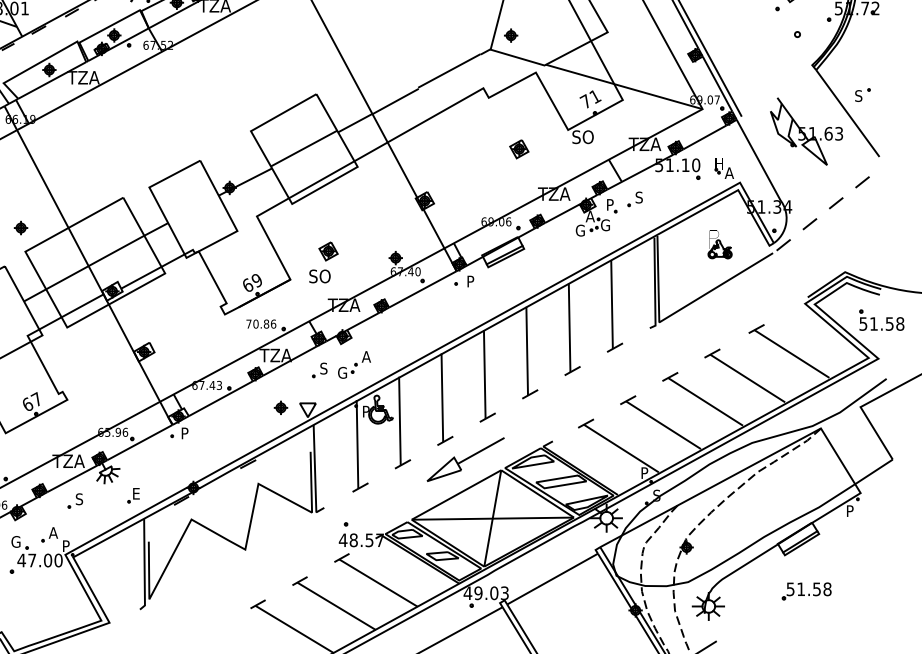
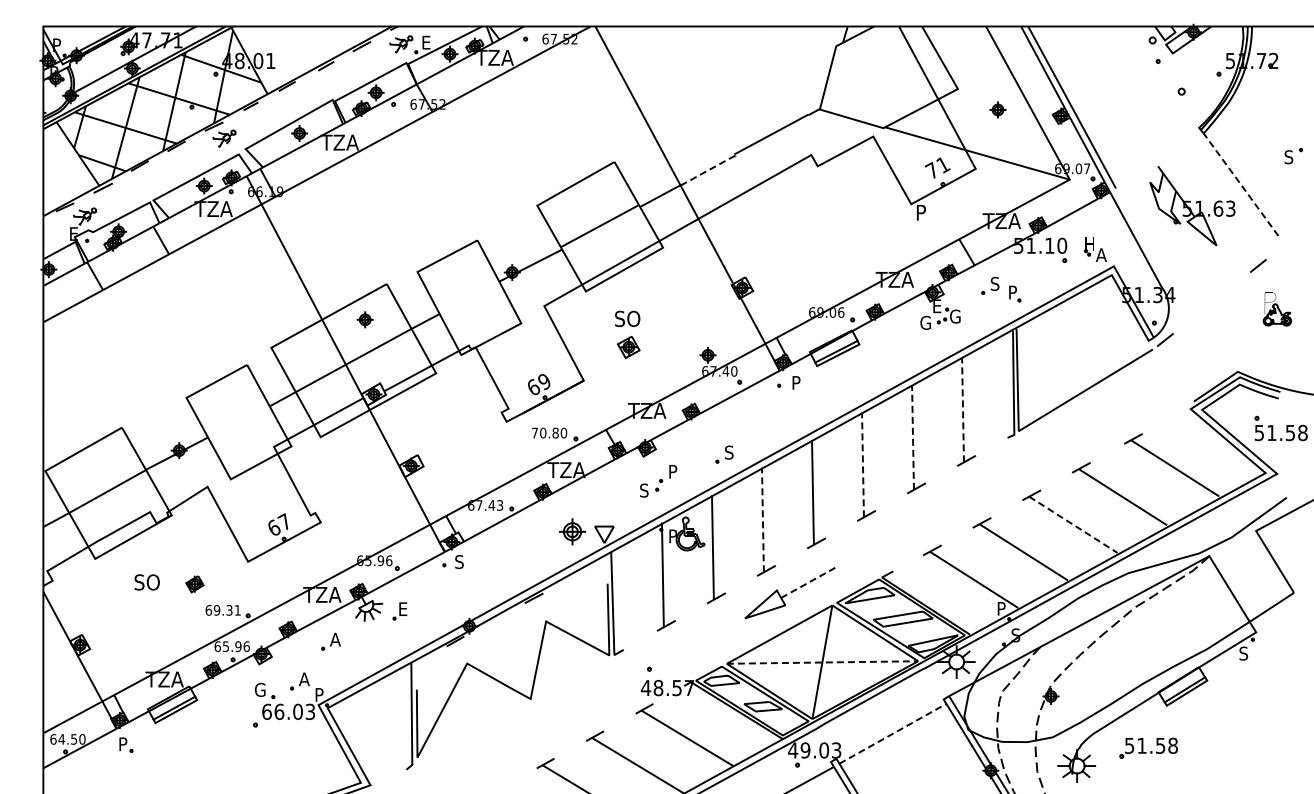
part: (510, 35) -> (997, 109), moved
part: (862, 95) -> (1293, 156), moved
line: (396, 101) -> (708, 170), solid -> dashed
line: (847, 113) -> (1240, 184), solid -> dashed
text: (582, 137) -> (928, 212), SO -> P
part: (519, 148) -> (853, 226), removed
line: (835, 203) -> (1226, 290), removed
part: (612, 205) -> (1015, 293), moved
text: (590, 216) -> (937, 306), A -> E
line: (809, 224) -> (1195, 315), removed
part: (20, 227) -> (364, 319), moved
part: (720, 244) -> (1277, 309), moved
text: (319, 276) -> (627, 318), moved
line: (612, 304) -> (963, 409), solid -> dashed
text: (273, 323) -> (563, 432), 70.86 -> 70.80
line: (570, 327) -> (913, 437), solid -> dashed
line: (526, 350) -> (862, 464), solid -> dashed
text: (366, 356) -> (673, 471), A -> P
part: (319, 370) -> (724, 454), moved
text: (341, 372) -> (644, 490), G -> S
line: (441, 397) -> (762, 519), solid -> dashed
line: (705, 402) -> (1073, 525), solid -> dashed
part: (280, 407) -> (572, 531), size x1.6
text: (184, 433) -> (459, 562), P -> S
line: (480, 450) -> (808, 582), solid -> dashed
part: (133, 495) -> (399, 611), moved
text: (79, 499) -> (335, 639), S -> A
text: (849, 511) -> (1243, 653), P -> S
line: (492, 518) -> (822, 662), solid -> dashed
text: (39, 560) -> (288, 711), 47.00 -> 66.03
line: (553, 578) -> (893, 733), solid -> dashed
part: (806, 590) -> (1148, 747), moved

